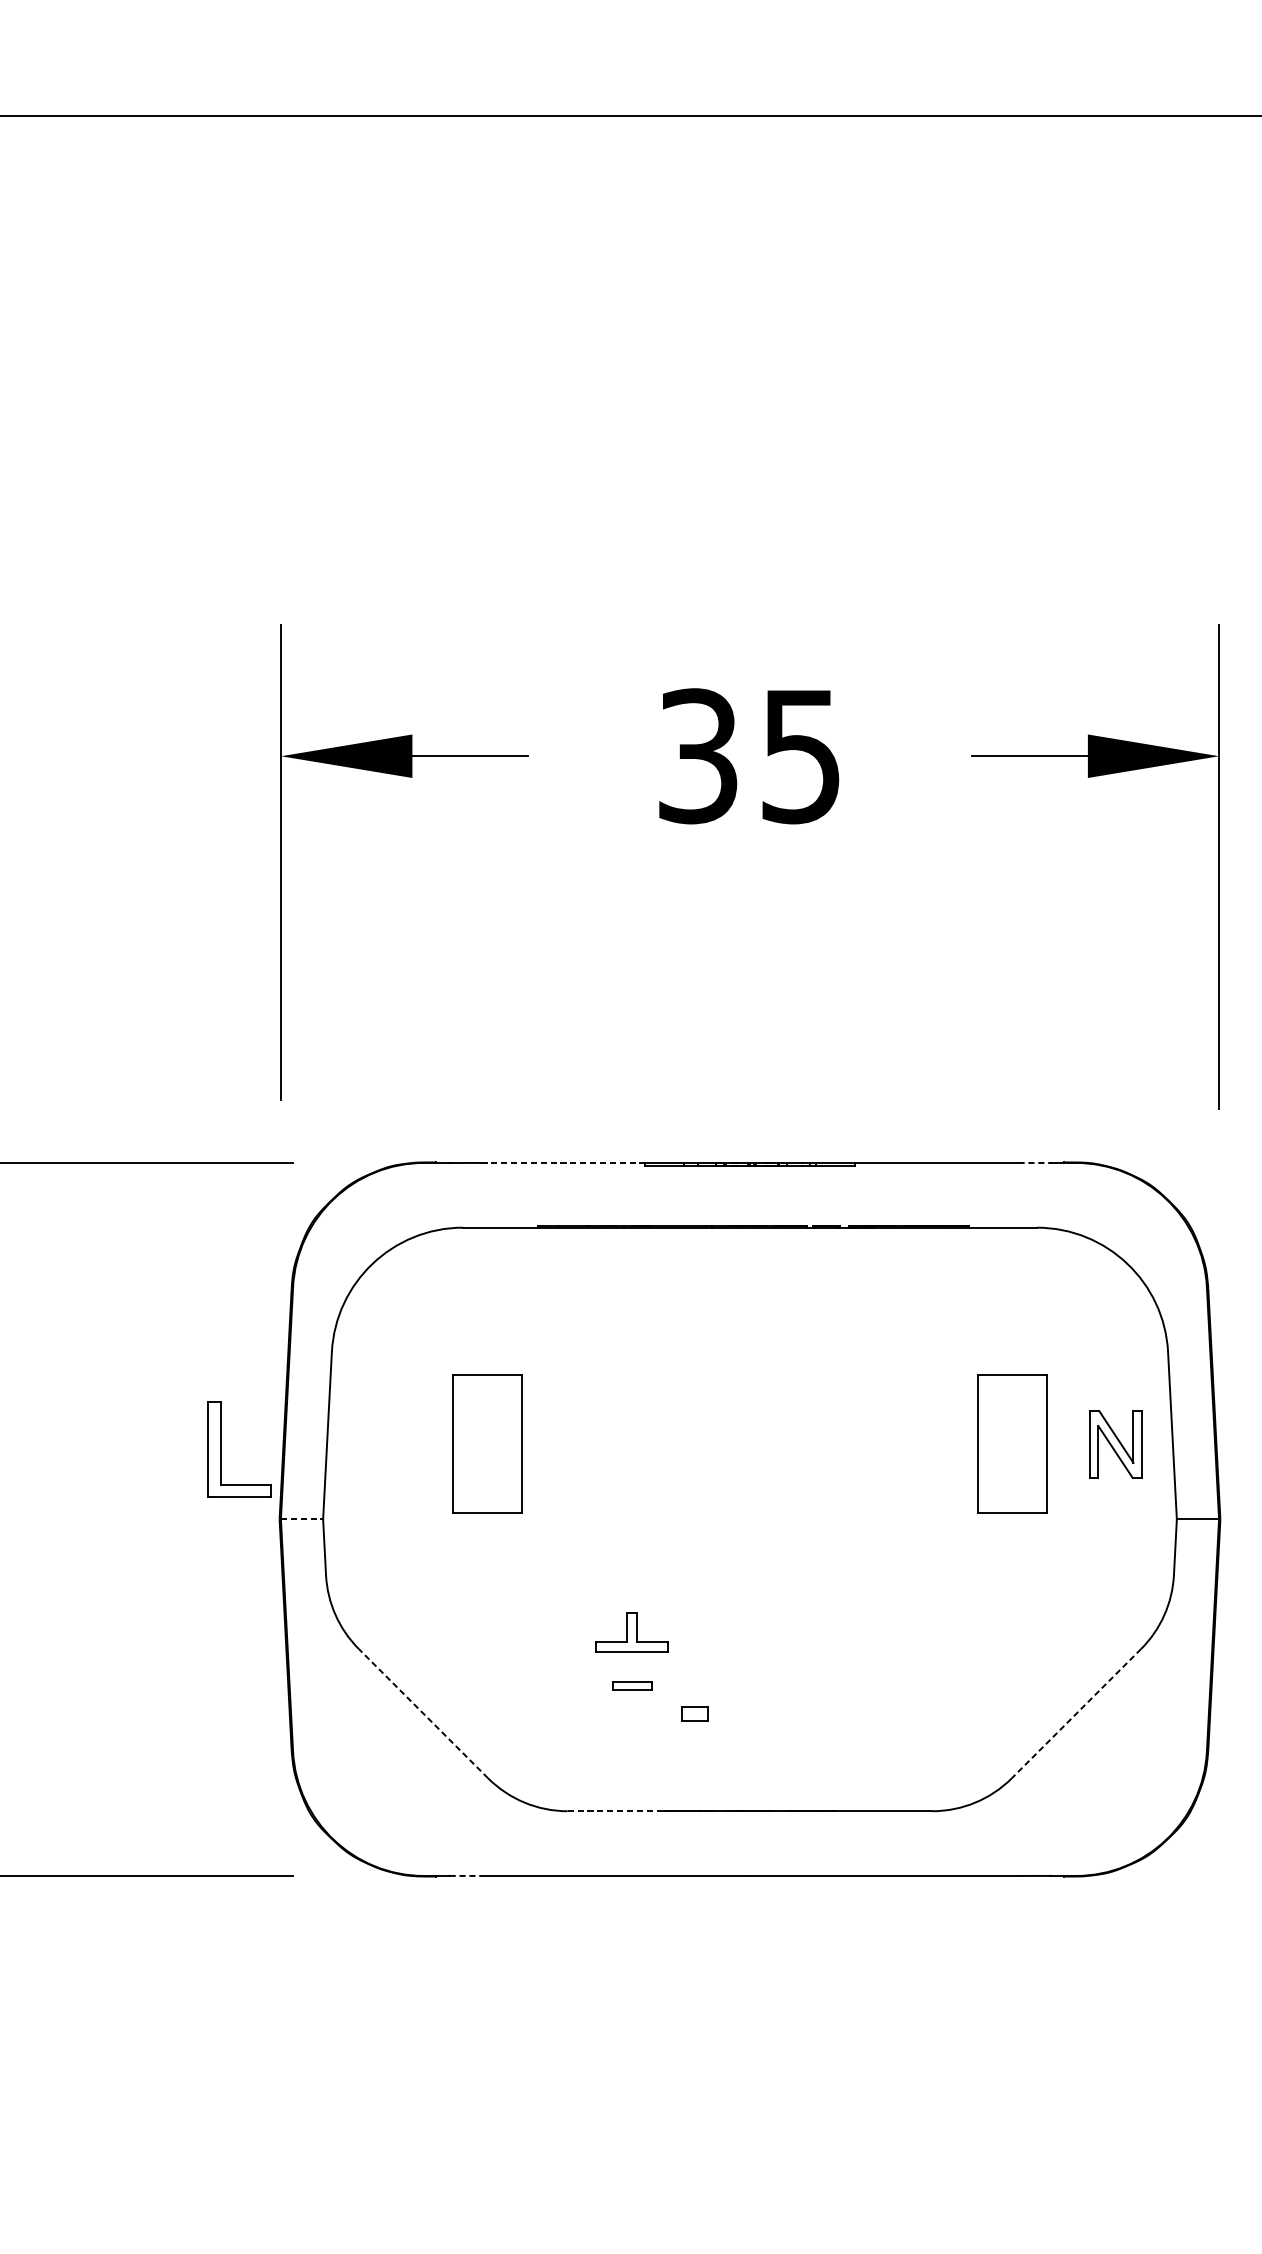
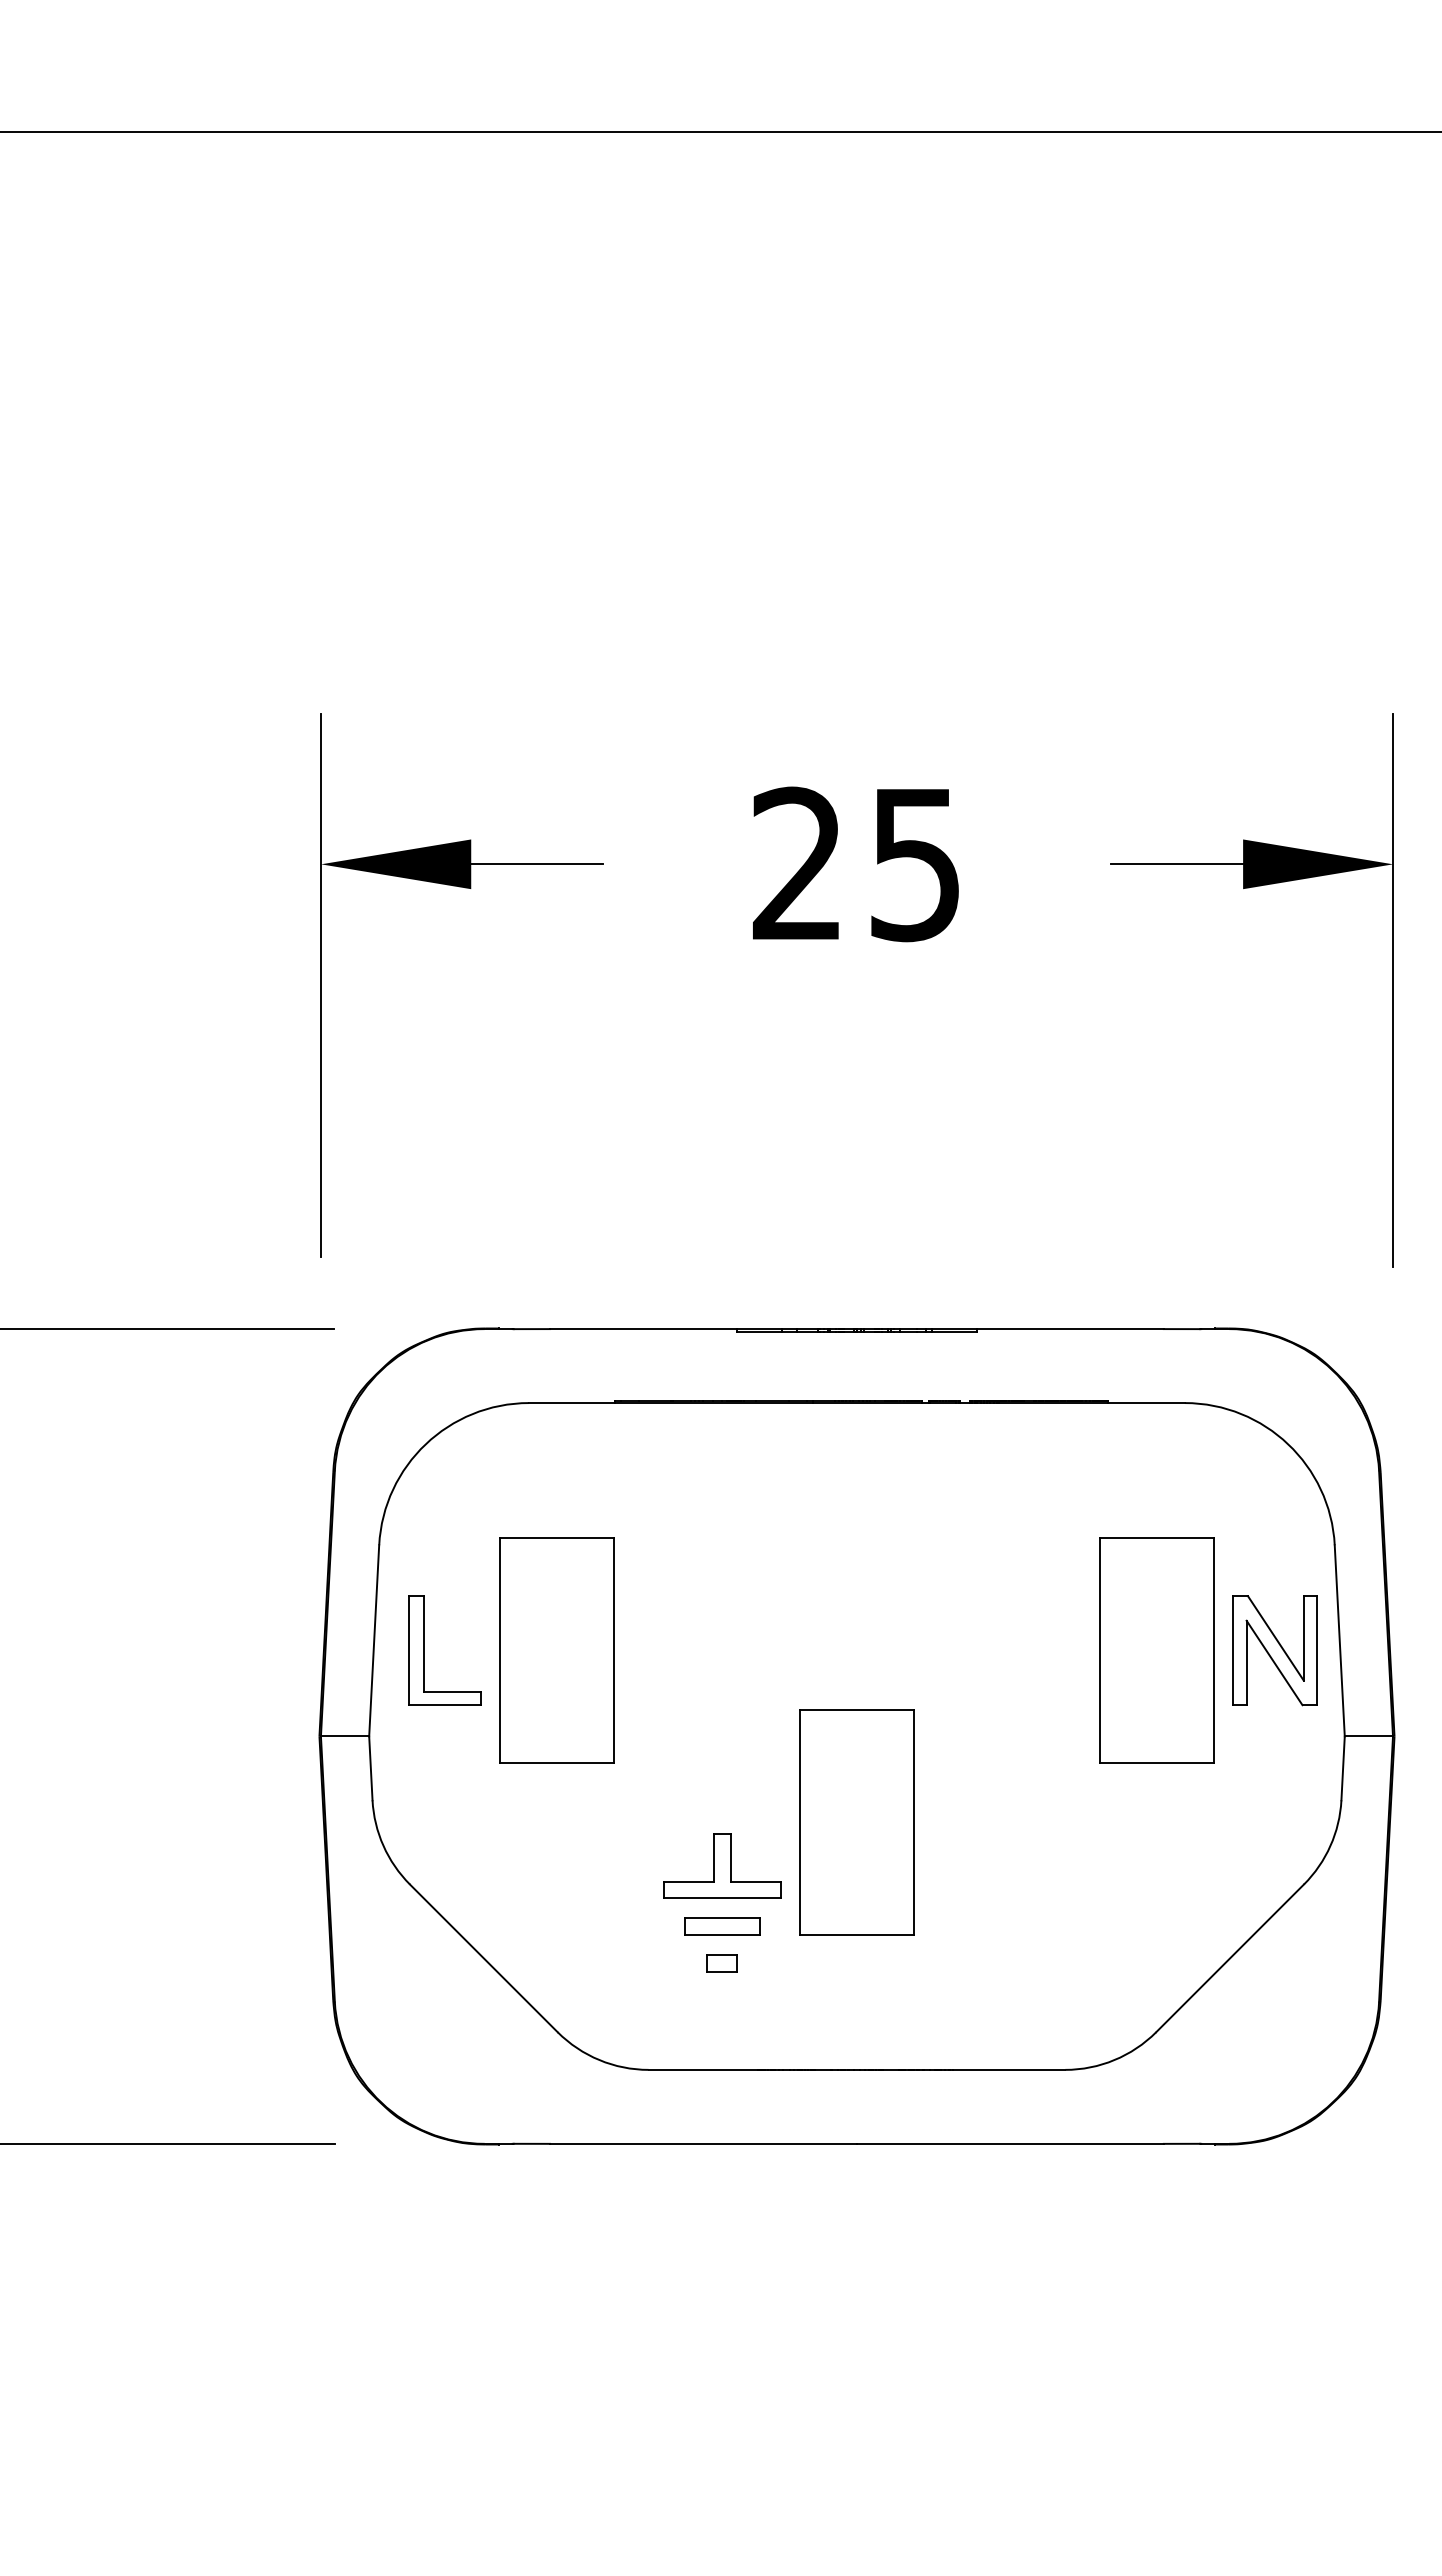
text: (697, 756) -> (797, 864), 35 -> 25
line: (563, 1163) -> (643, 1329), dashed -> solid
line: (1034, 1163) -> (1182, 1329), dashed -> solid
part: (487, 1444) -> (556, 1650), size x1.43
part: (1012, 1444) -> (1156, 1650), size x1.43
part: (1115, 1444) -> (1274, 1650), size x1.43
part: (221, 1449) -> (424, 1650), moved
line: (302, 1519) -> (345, 1736), dashed -> solid
part: (749, 1594) -> (856, 1822), added
part: (632, 1632) -> (722, 1865), size x1.43
part: (632, 1685) -> (722, 1926), size x1.67
line: (423, 1713) -> (483, 1958), dashed -> solid
part: (694, 1713) -> (721, 1963), moved
line: (1075, 1713) -> (1229, 1958), dashed -> solid
line: (615, 1810) -> (703, 2069), dashed -> solid
line: (466, 1875) -> (532, 2143), dashed -> solid

